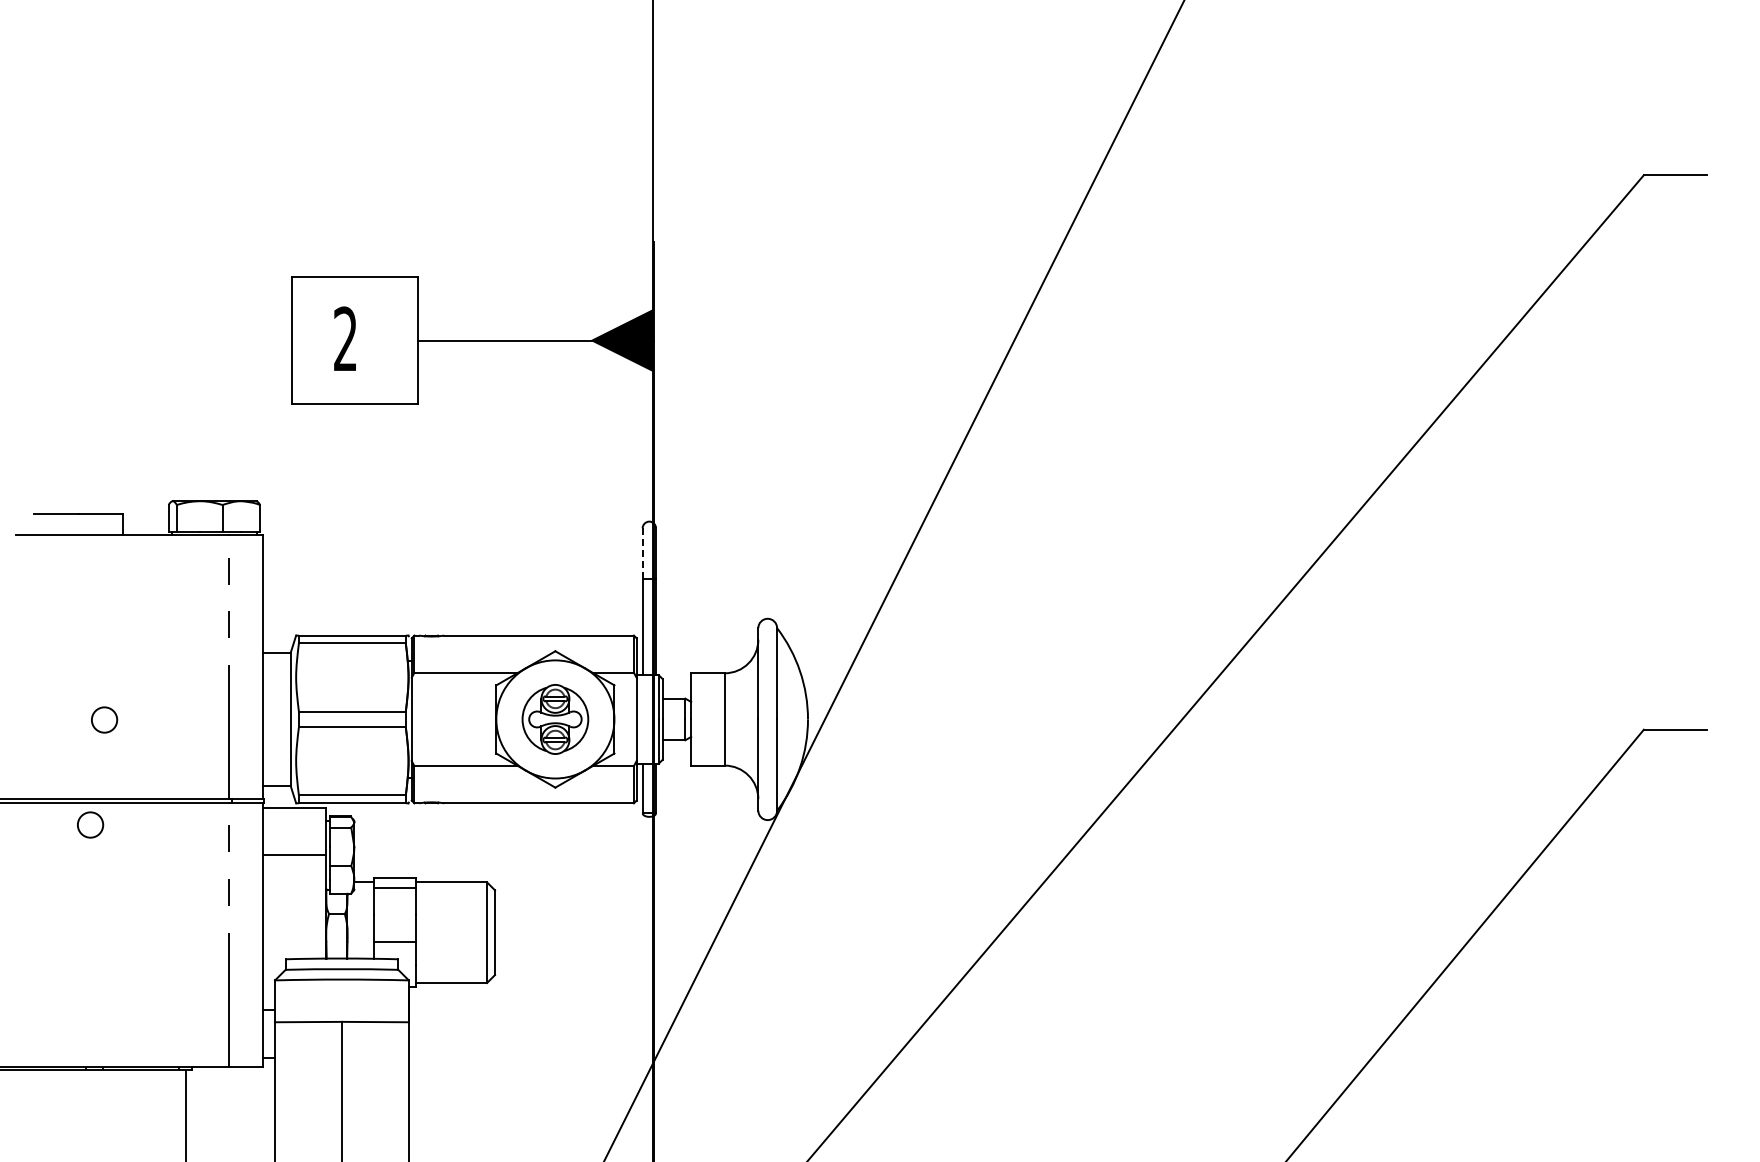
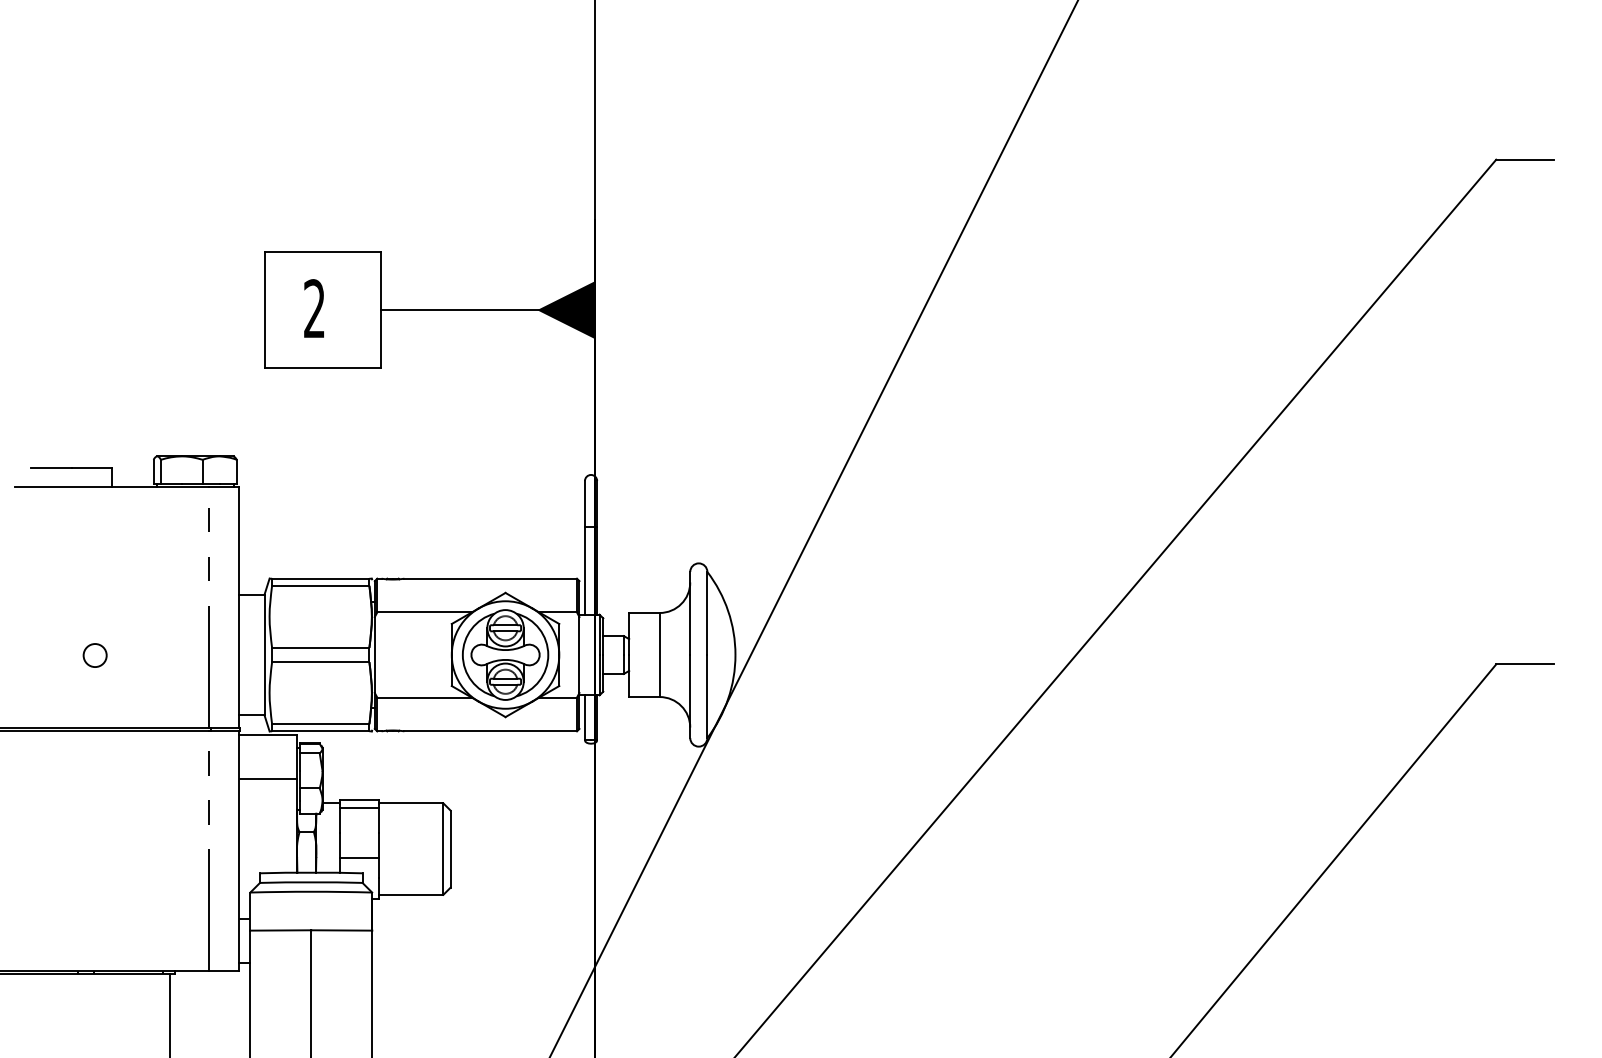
line: (642, 553) -> (584, 503), dashed -> solid
part: (555, 719) -> (505, 655), size x1.43
circle: (90, 824) -> (82, 750), removed

